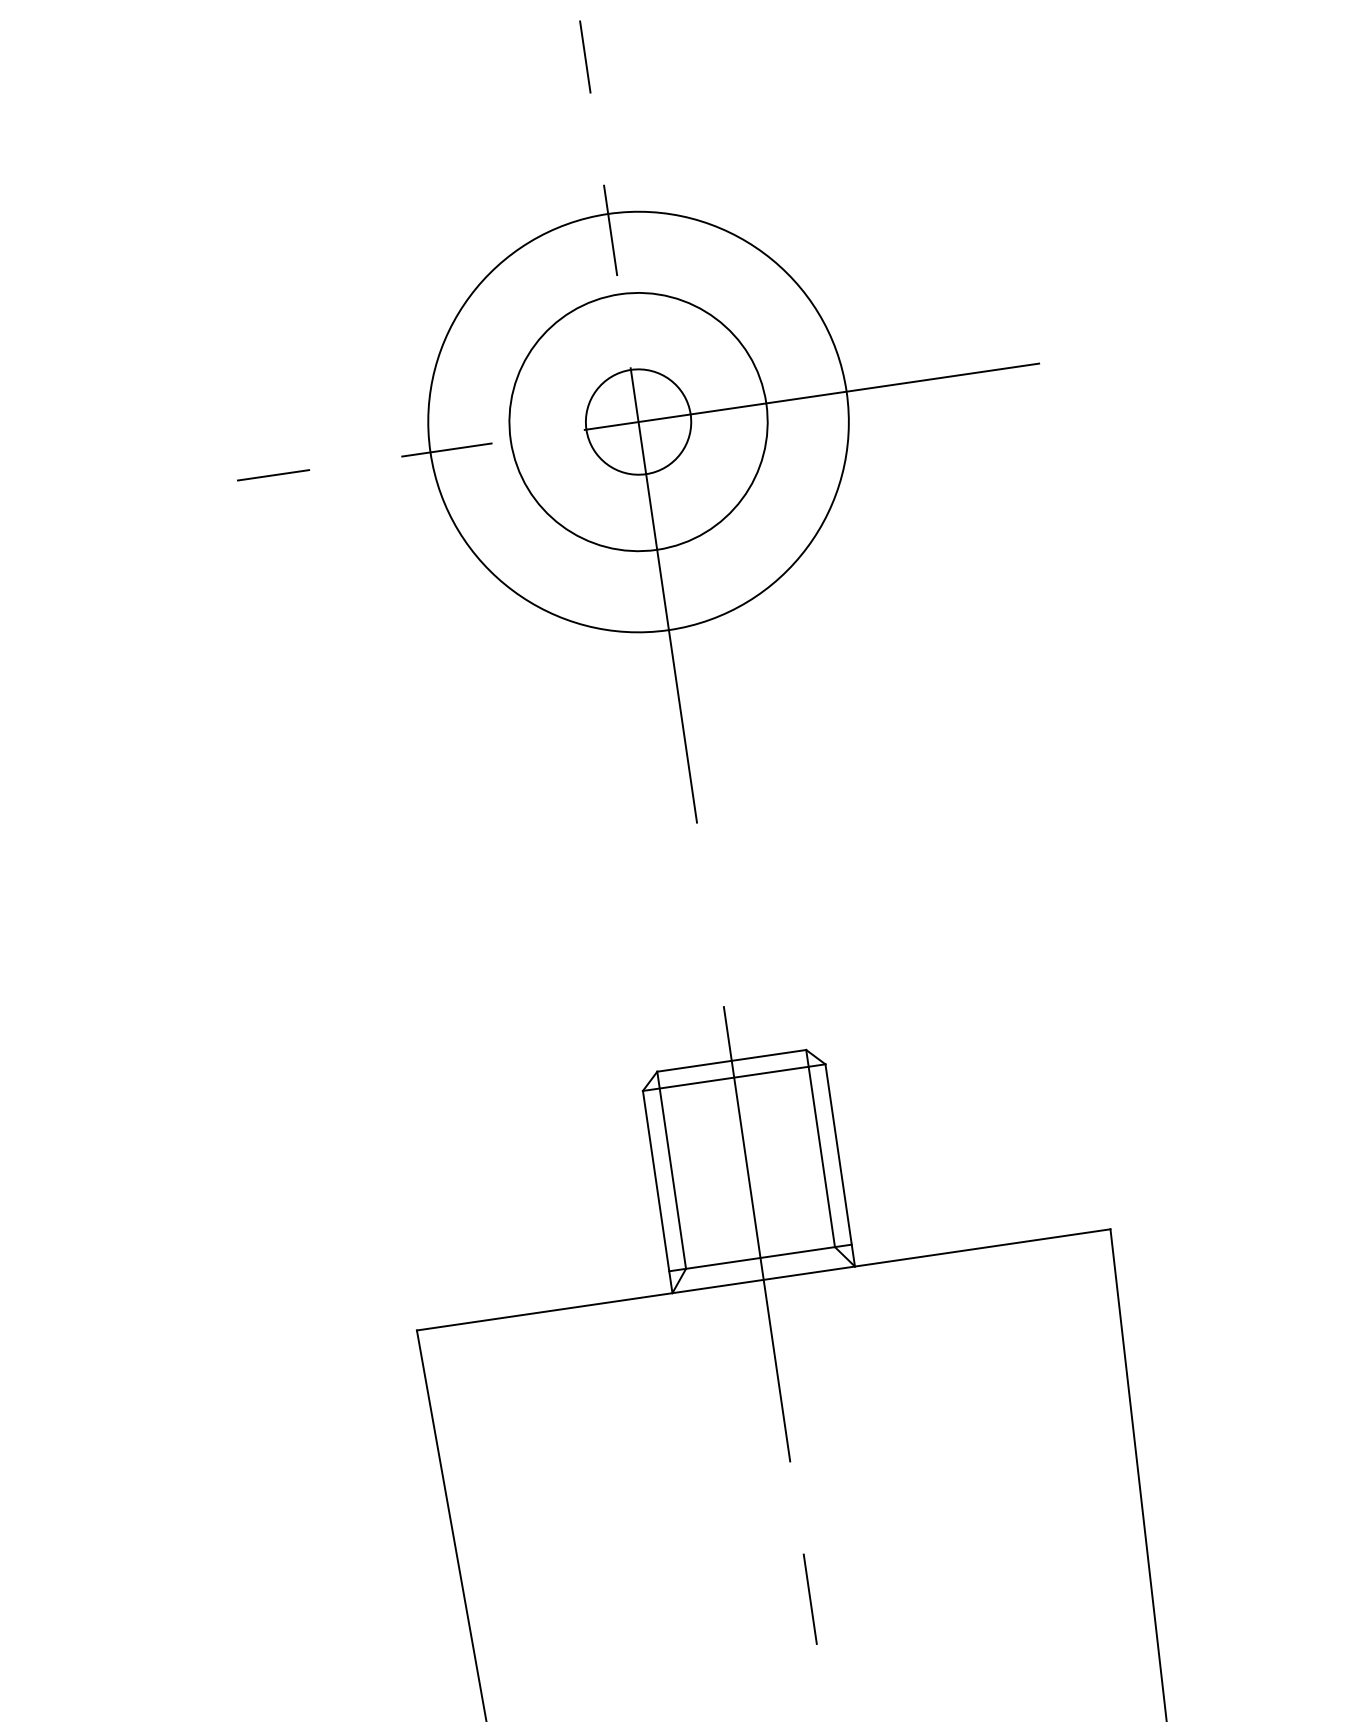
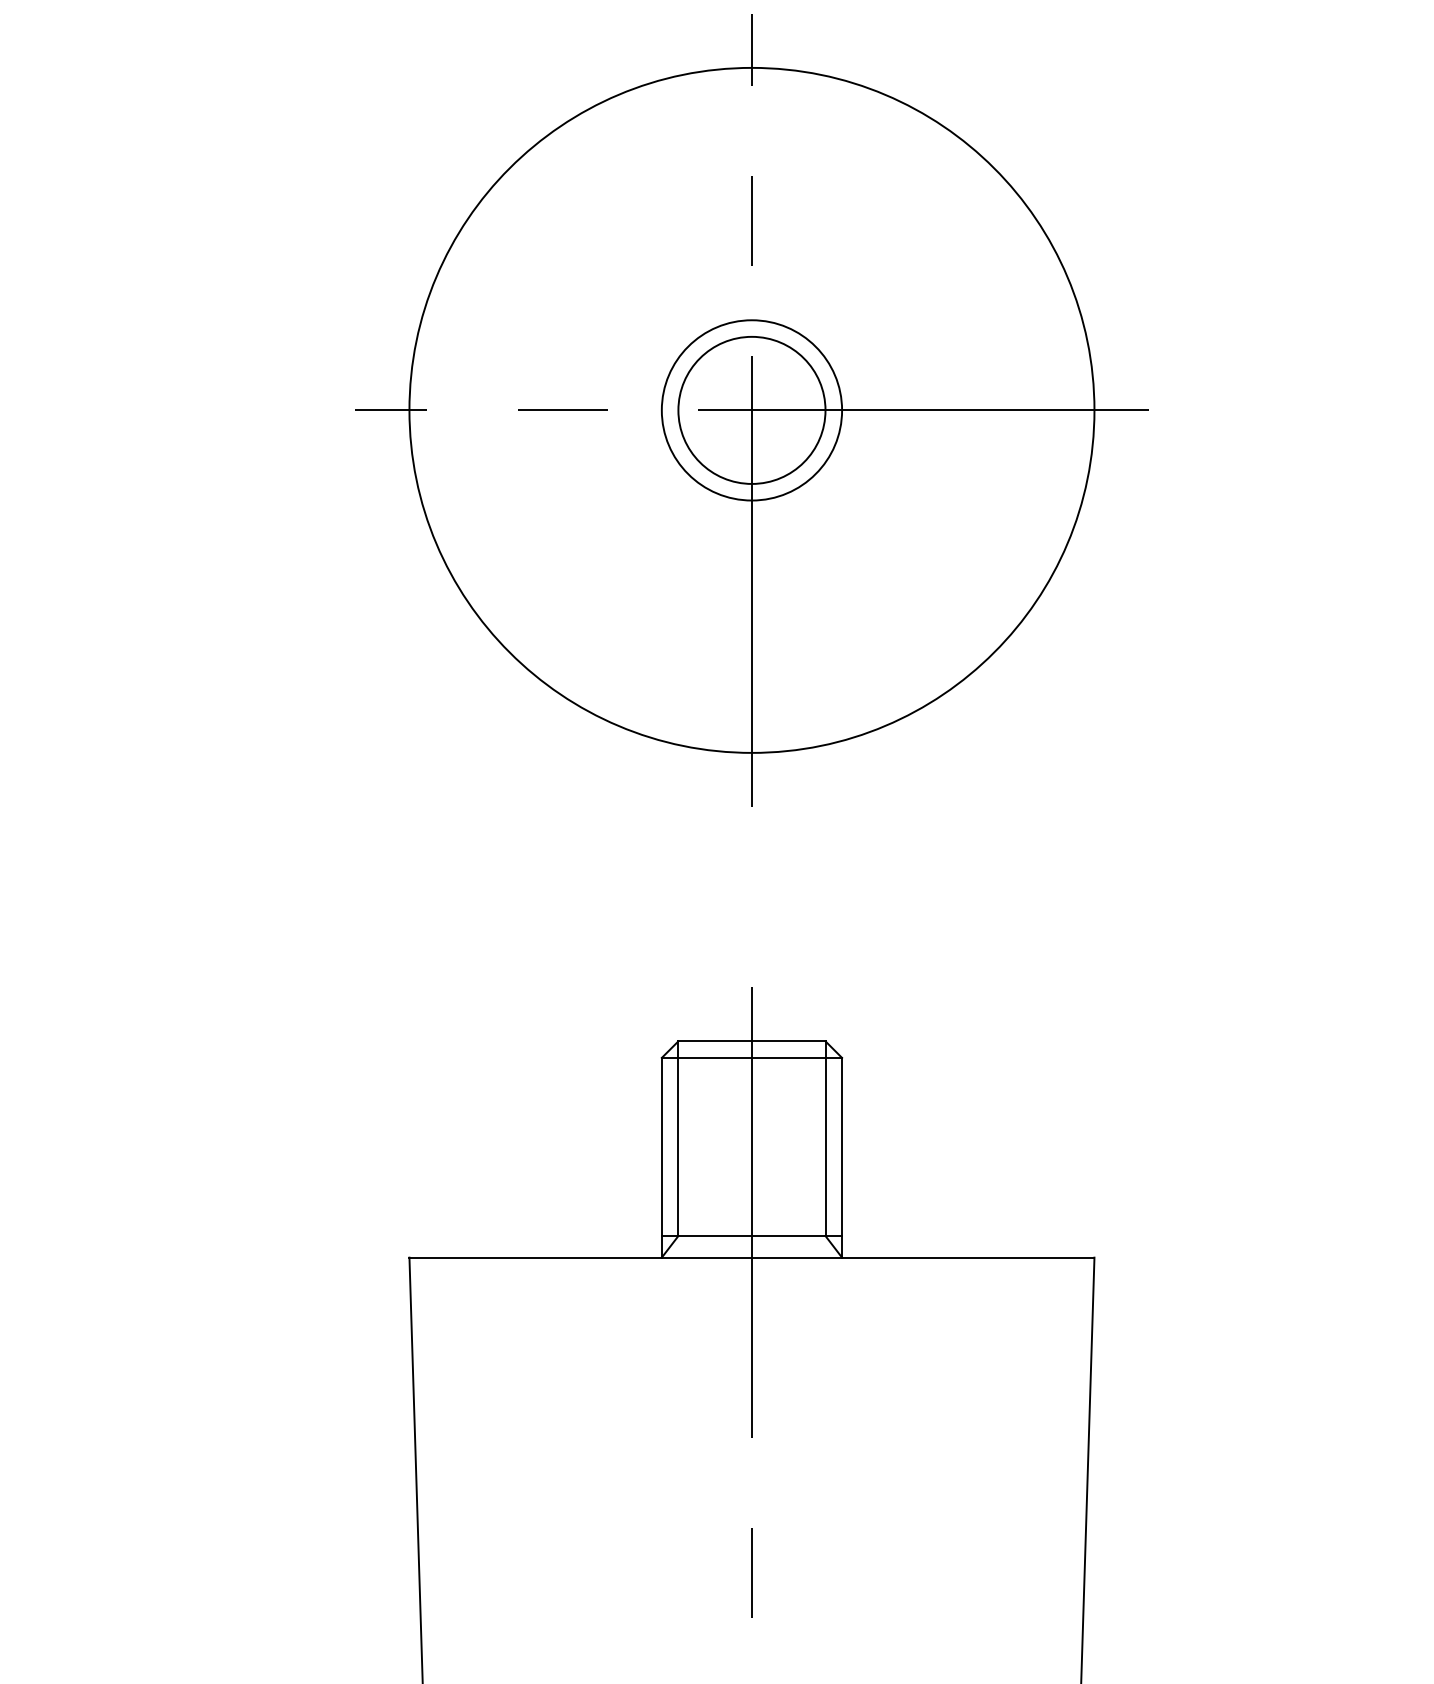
circle: (637, 421) -> (751, 409), size x1.43
circle: (637, 421) -> (751, 409), size x1.67
circle: (638, 422) -> (751, 410), size x0.71

